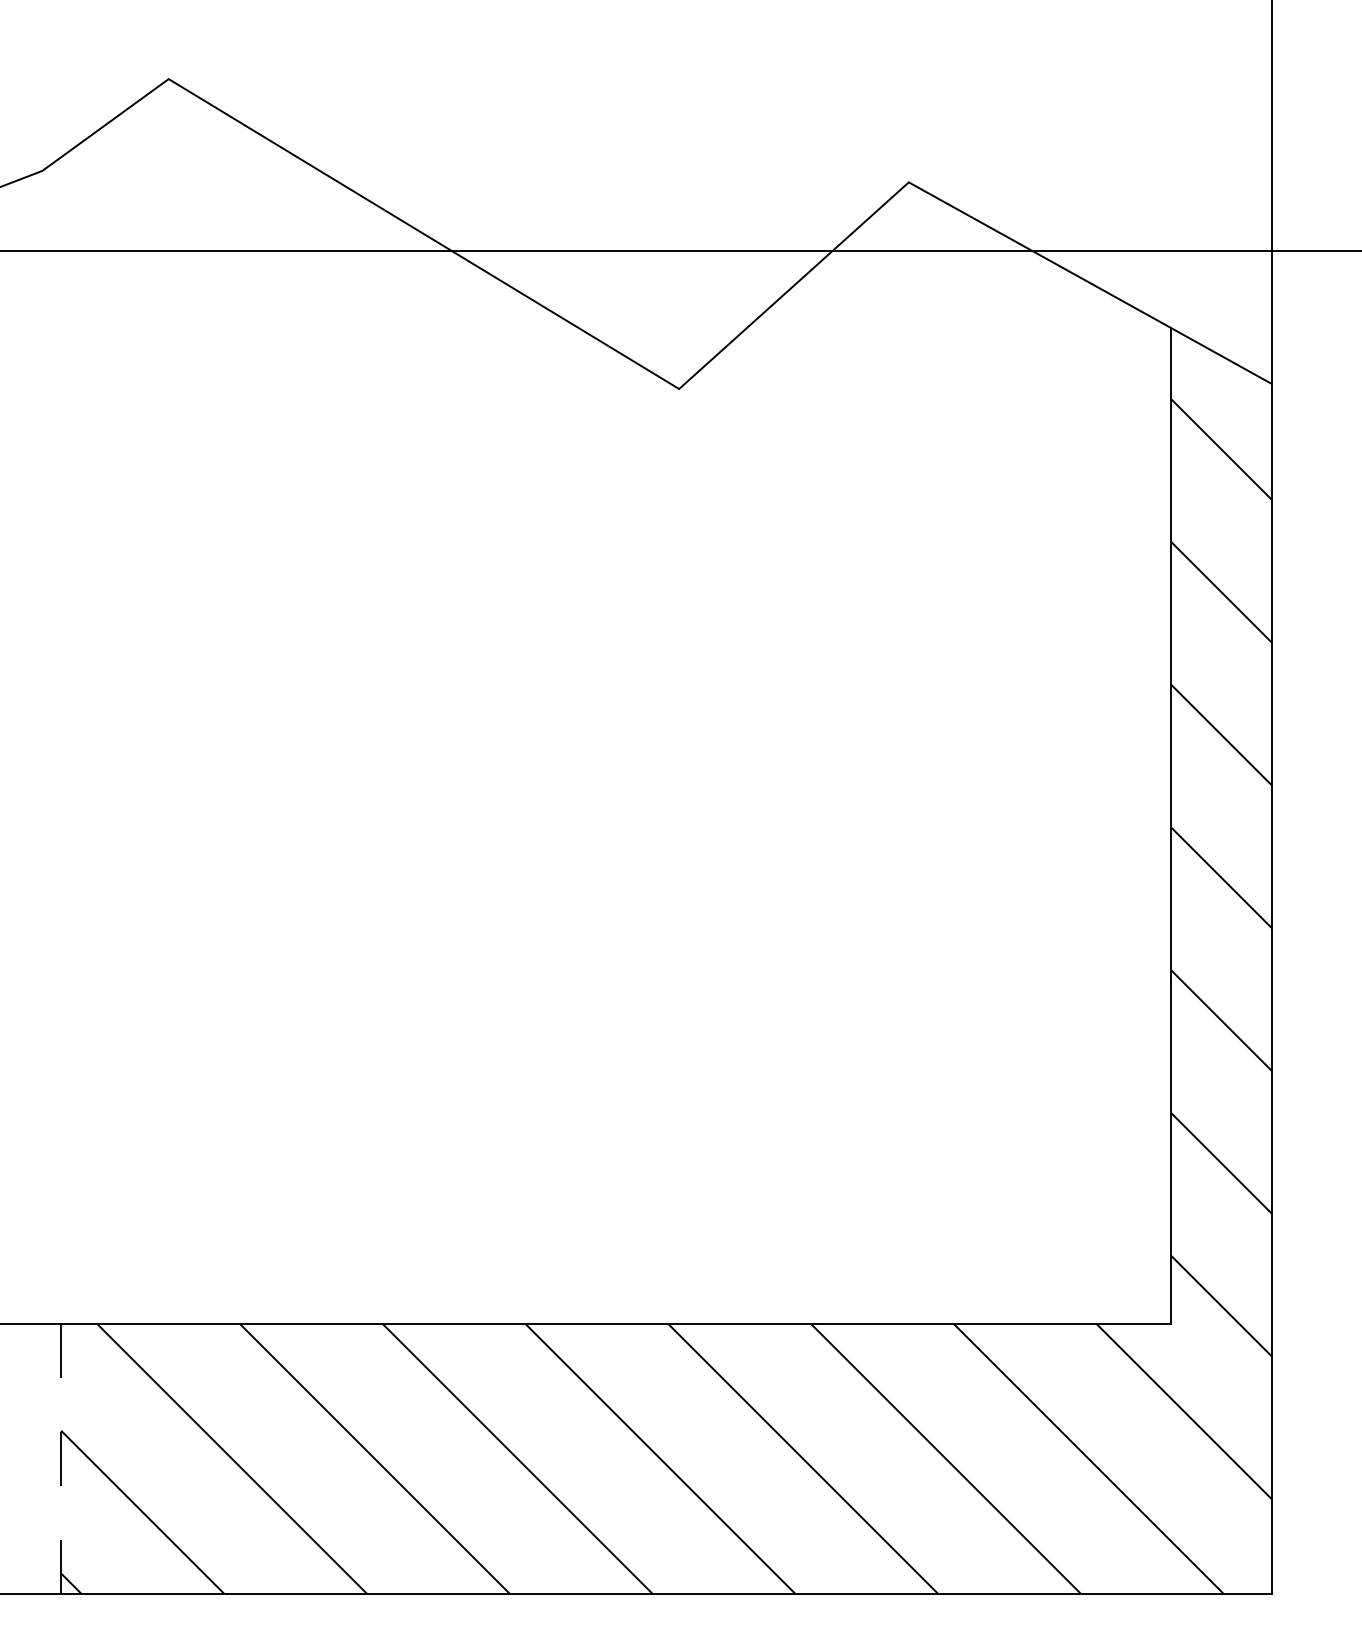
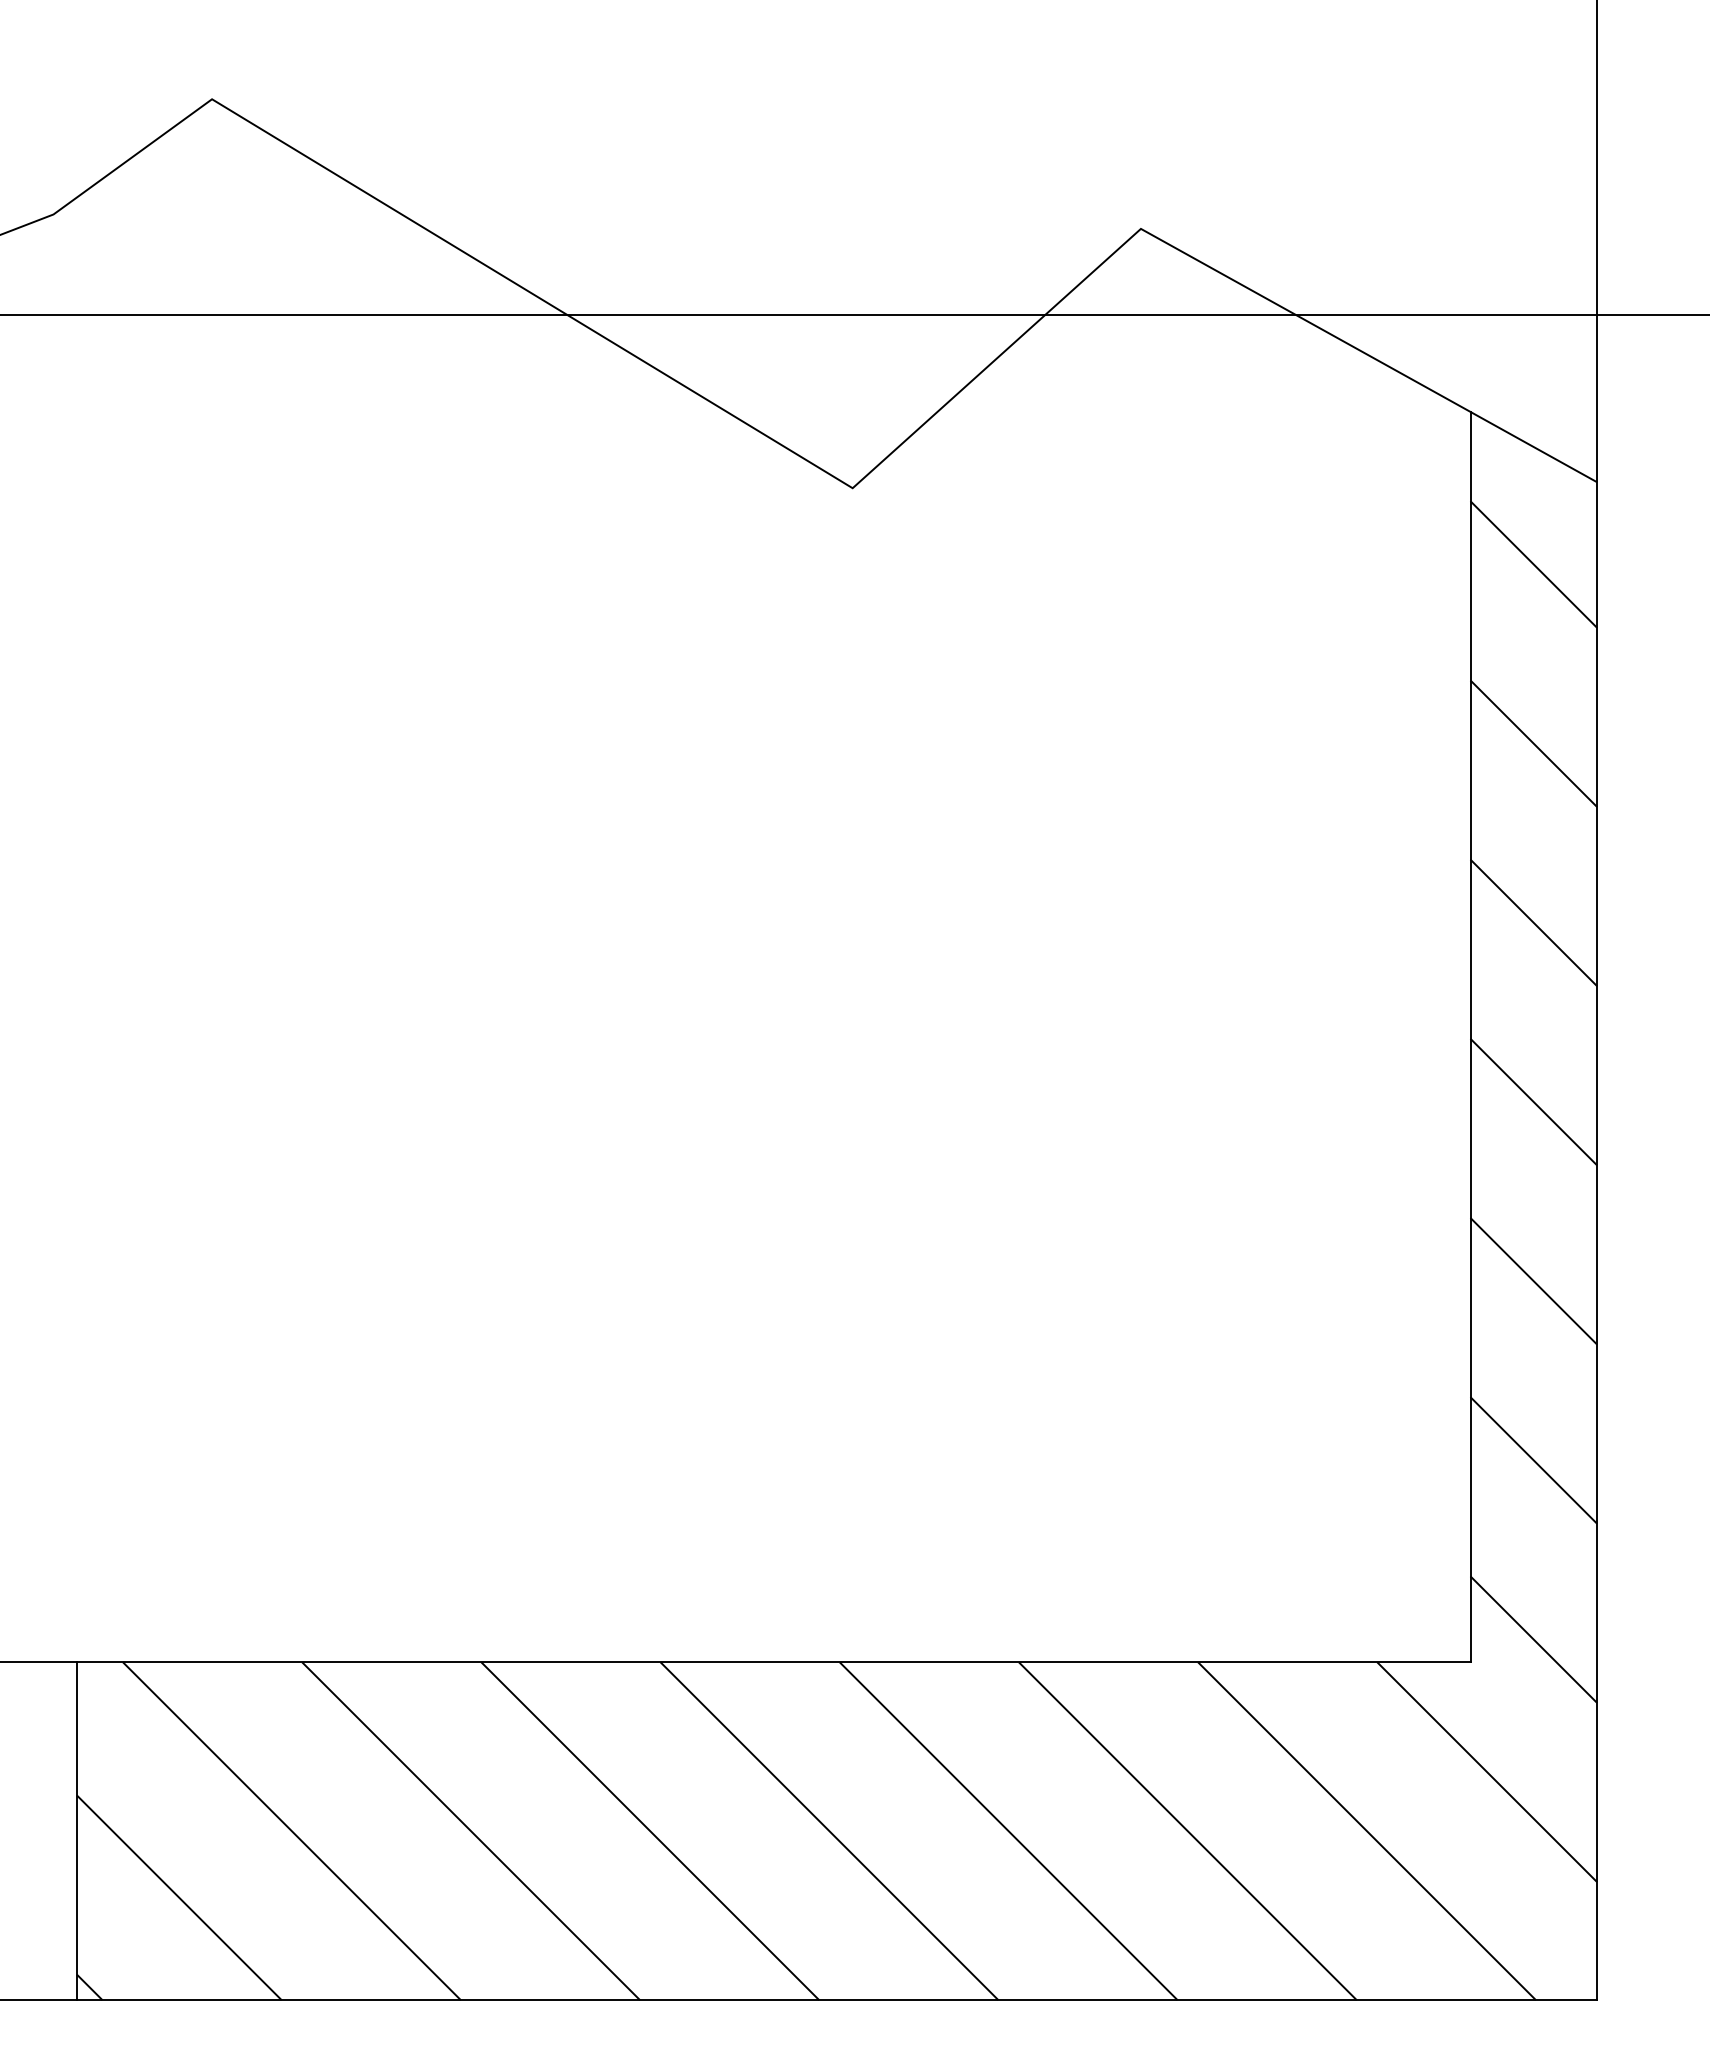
line: (61, 1459) -> (77, 1831), dashed -> solid

